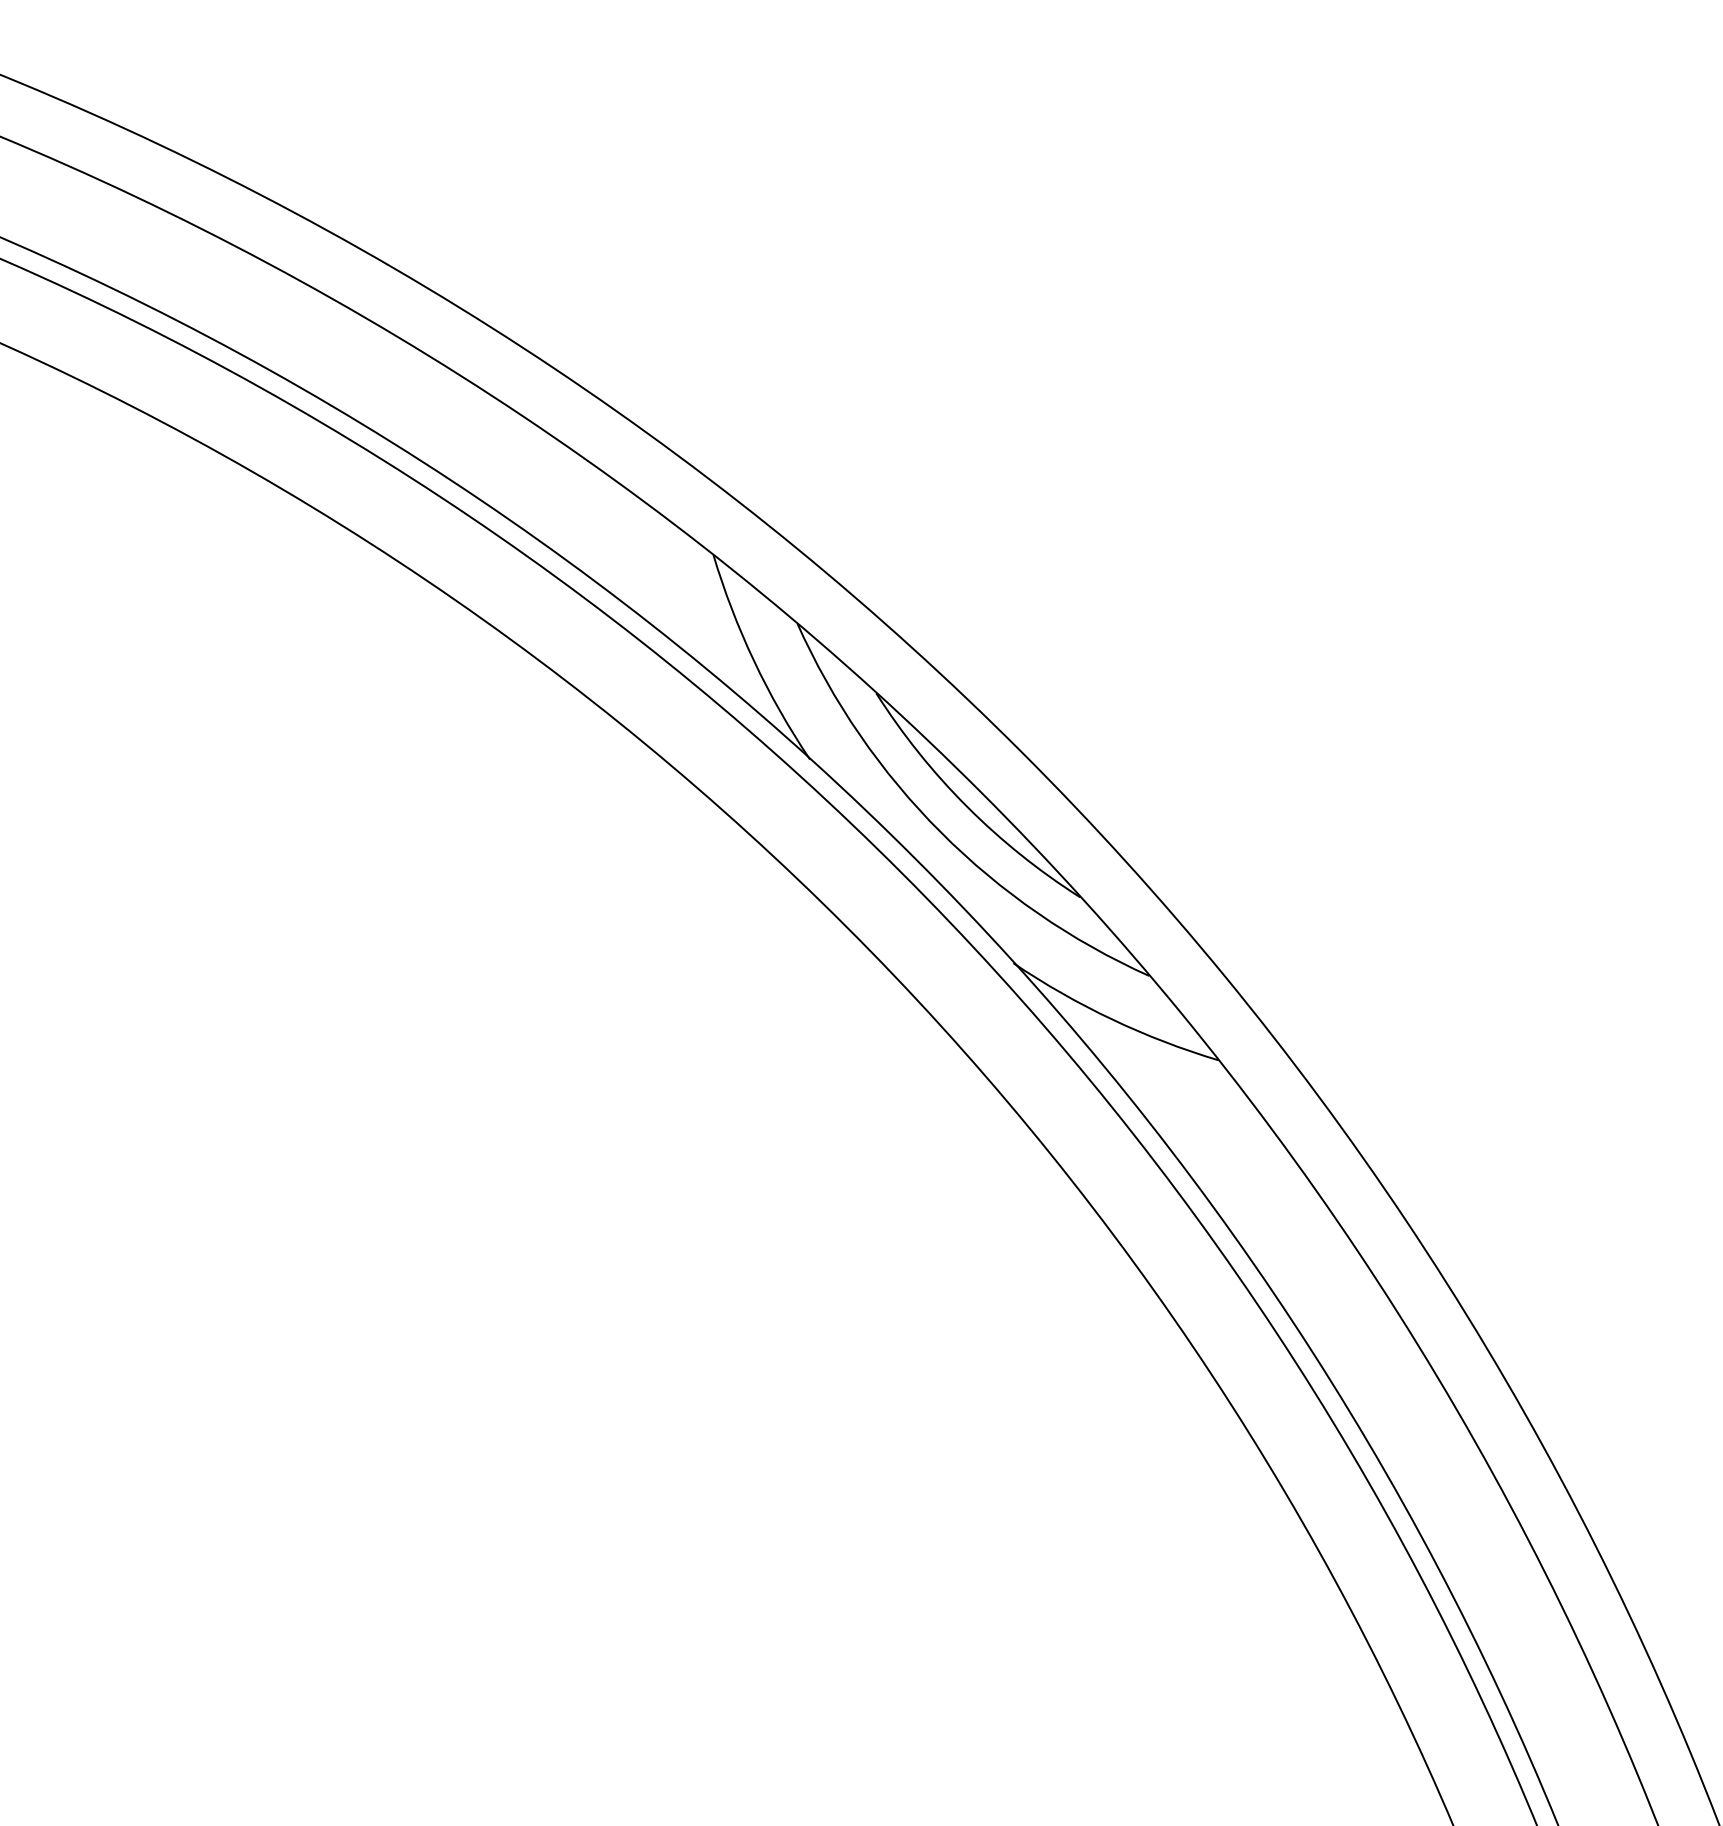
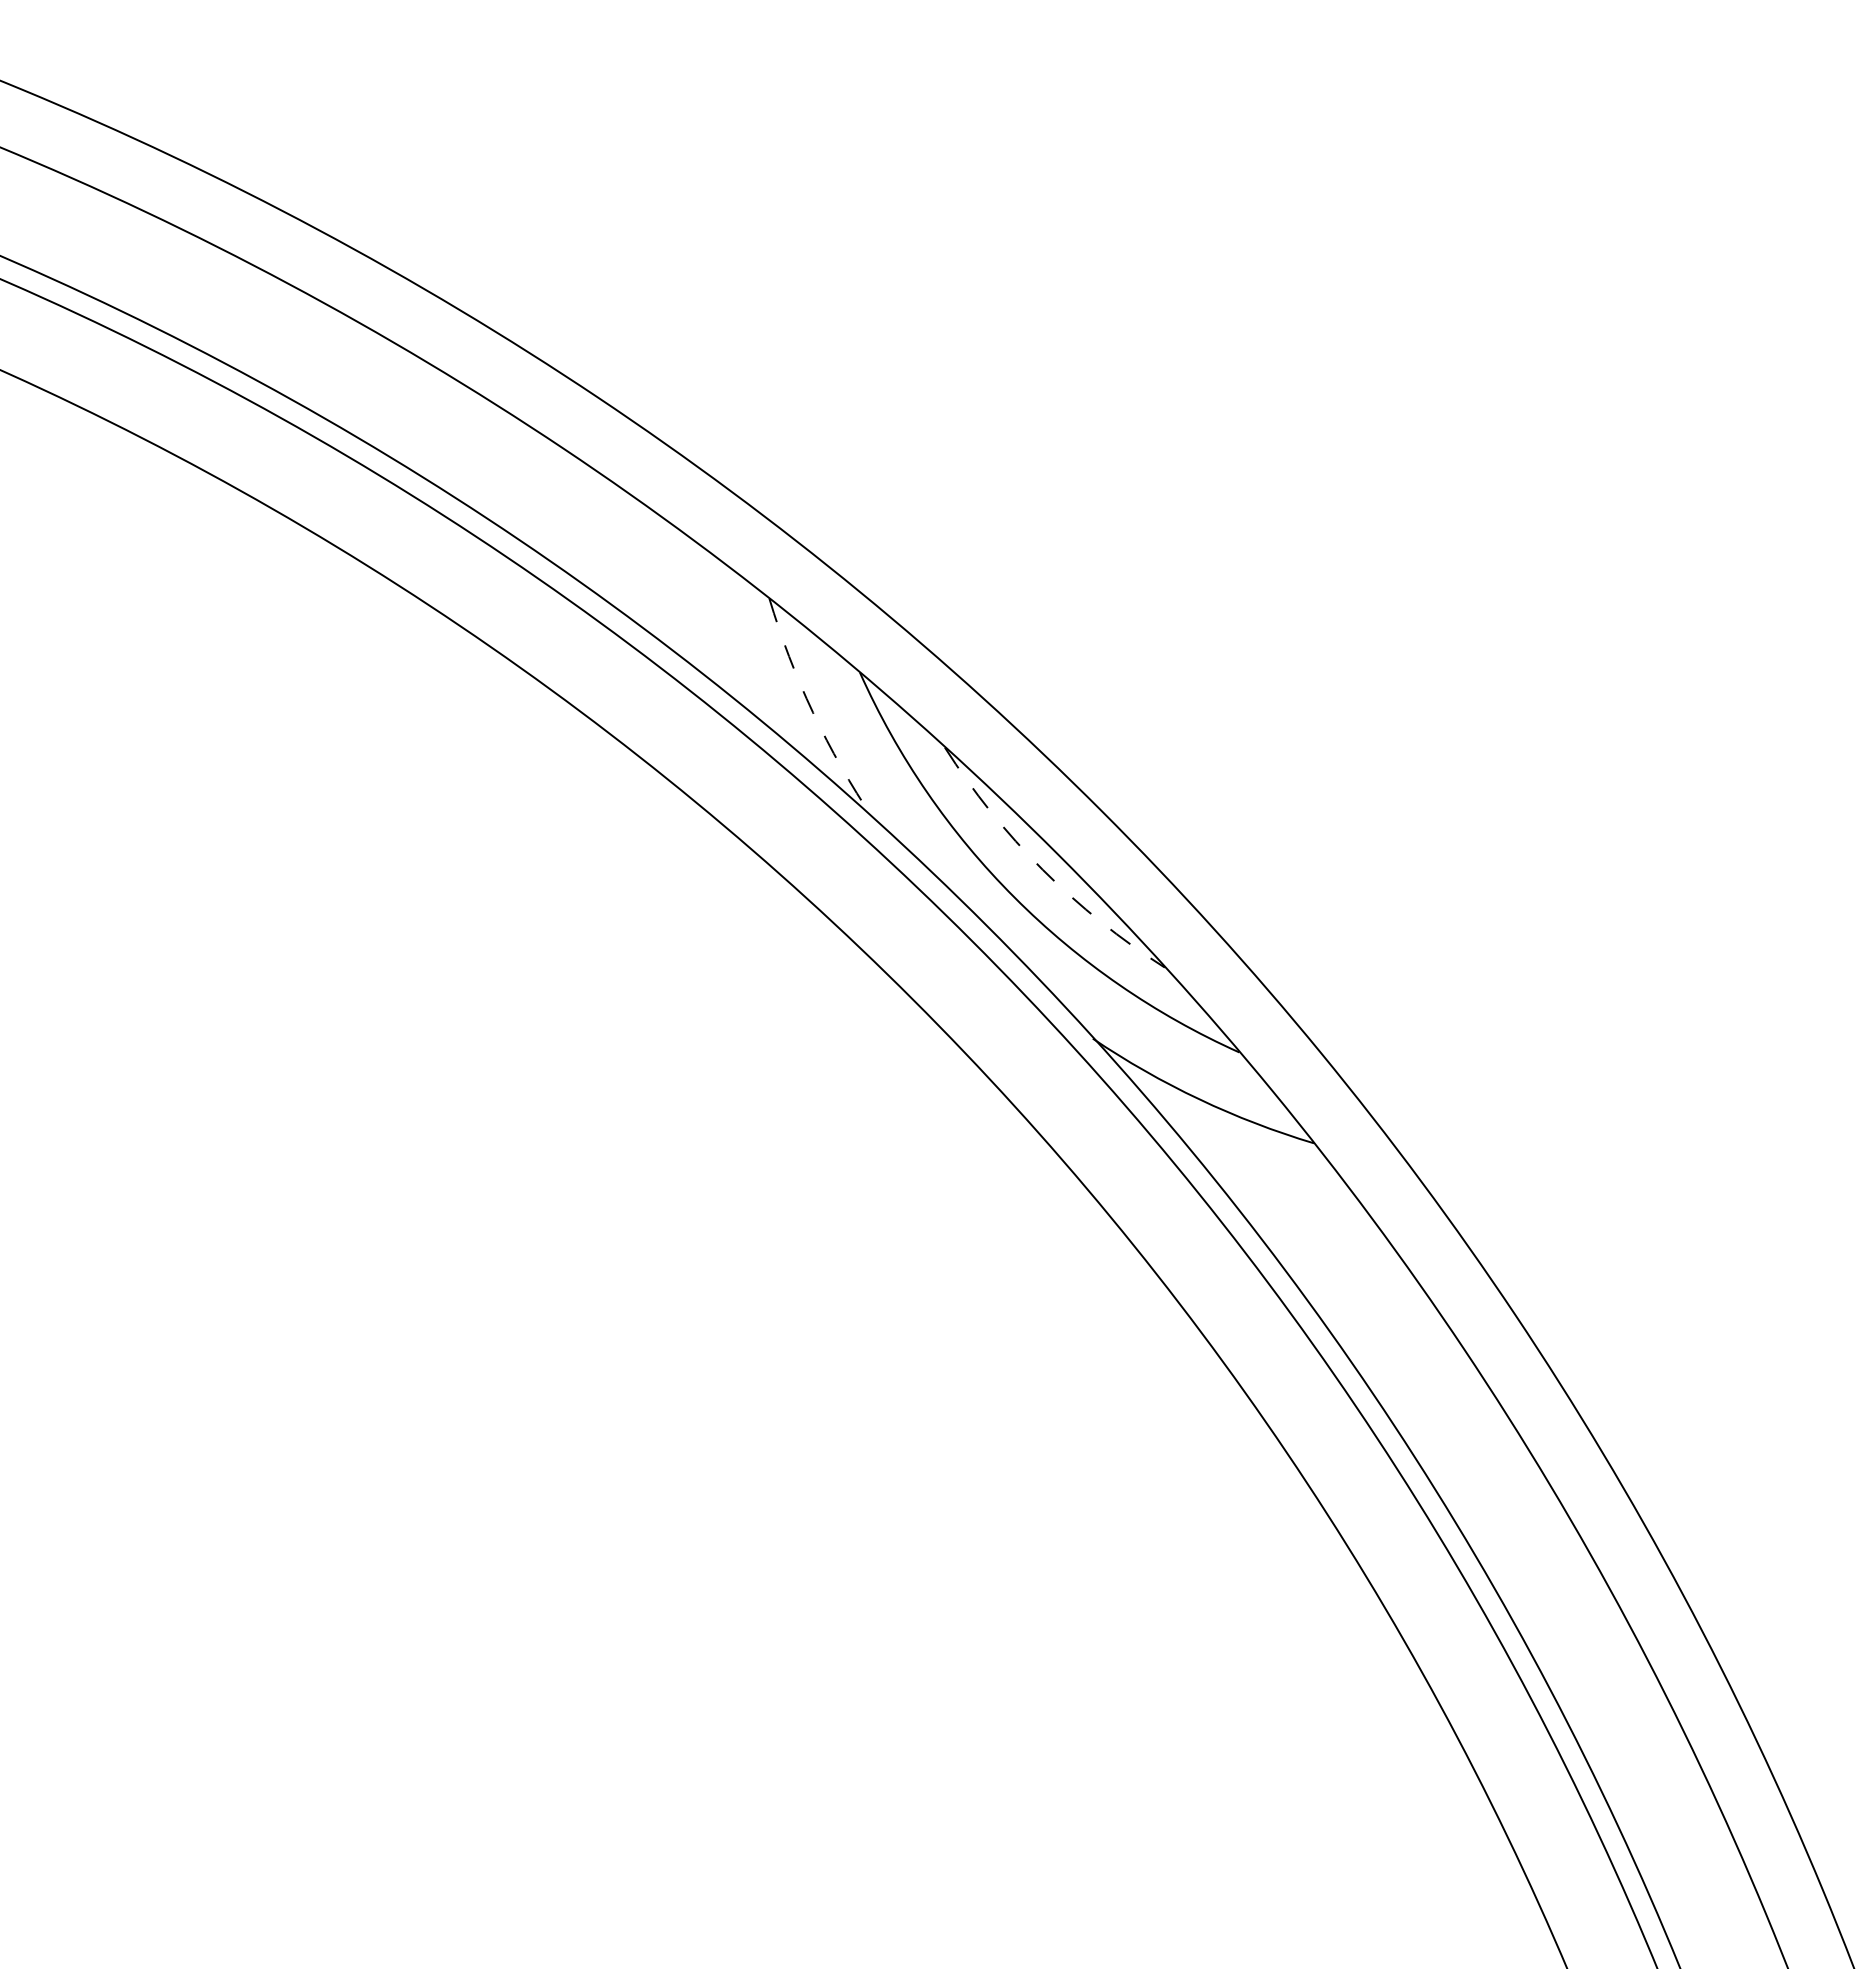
arc: (754, 660) -> (813, 712), solid -> dashed
arc: (966, 806) -> (1042, 869), solid -> dashed

